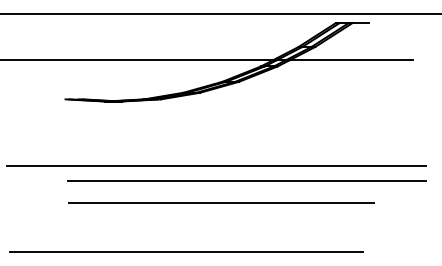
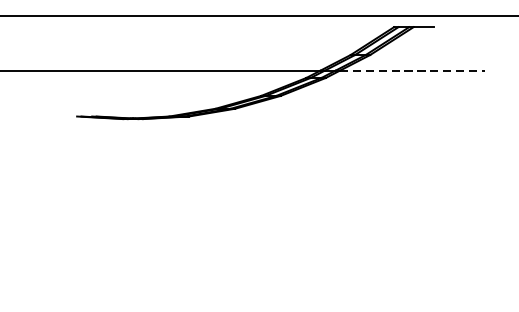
line: (351, 60) -> (412, 70), solid -> dashed
line: (215, 165) -> (253, 194), removed
line: (246, 181) -> (289, 212), removed
line: (221, 203) -> (260, 238), removed
line: (186, 252) -> (219, 296), removed

